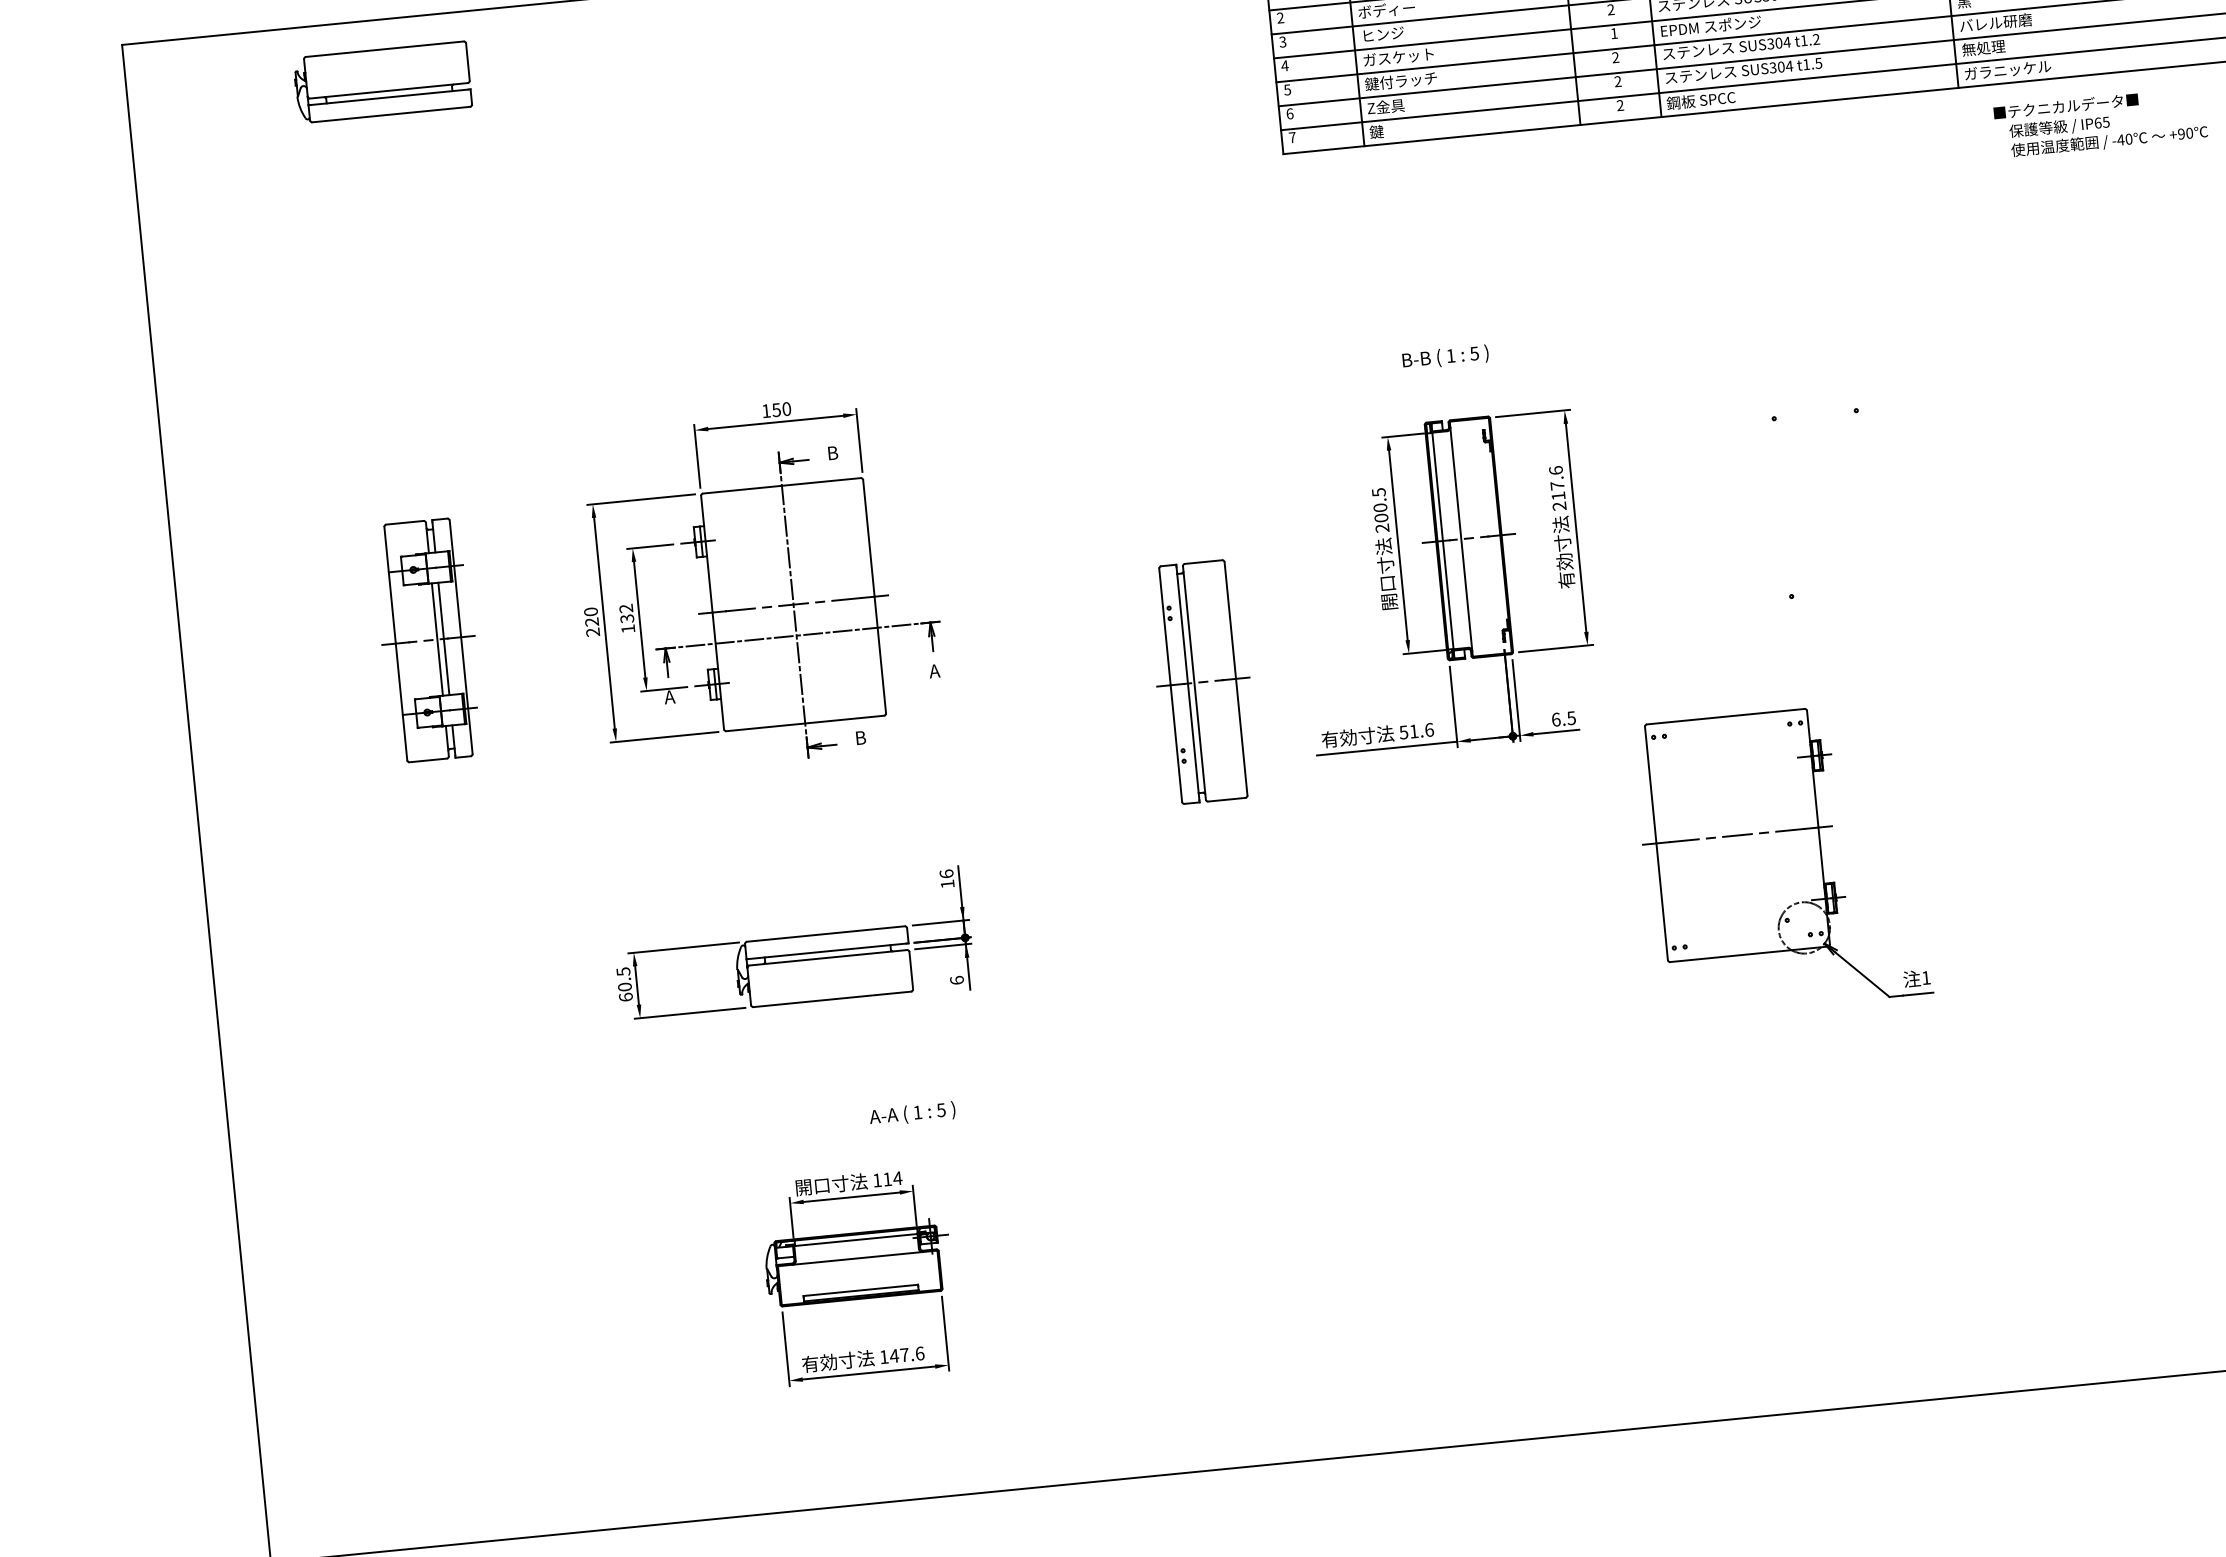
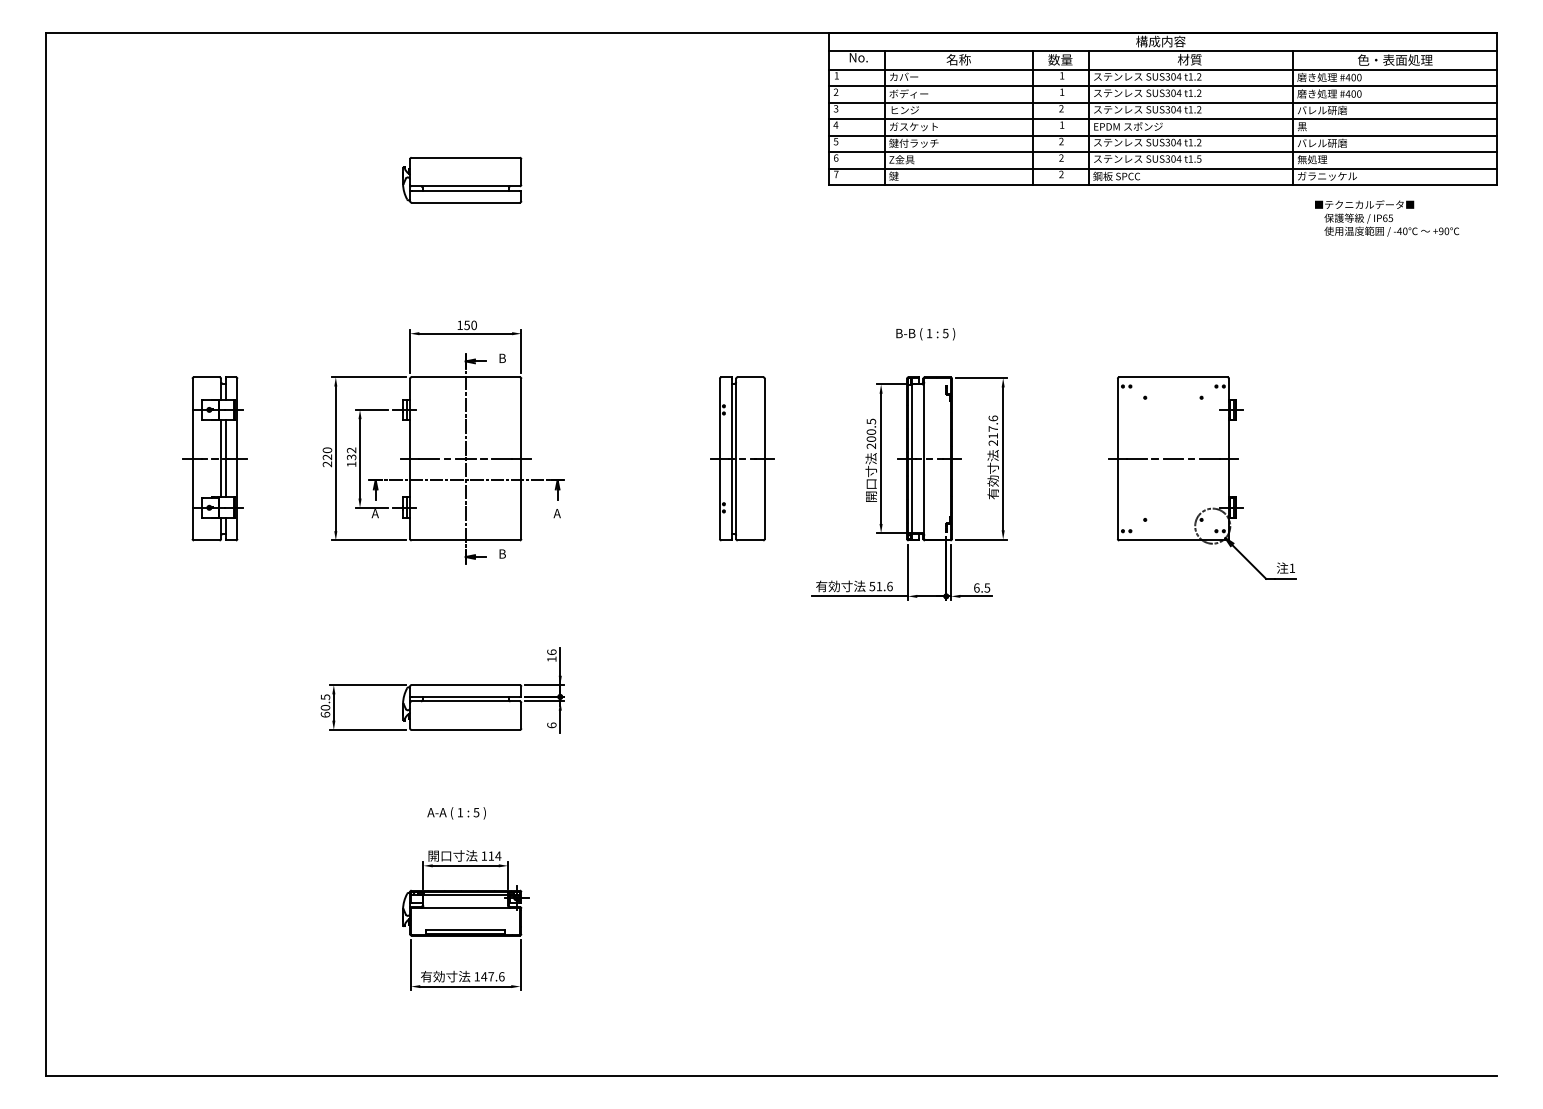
part: (383, 81) -> (462, 179), moved
part: (1203, 681) -> (742, 458), moved
part: (1782, 858) -> (1202, 477), moved
text: (912, 1114) -> (456, 813), moved

